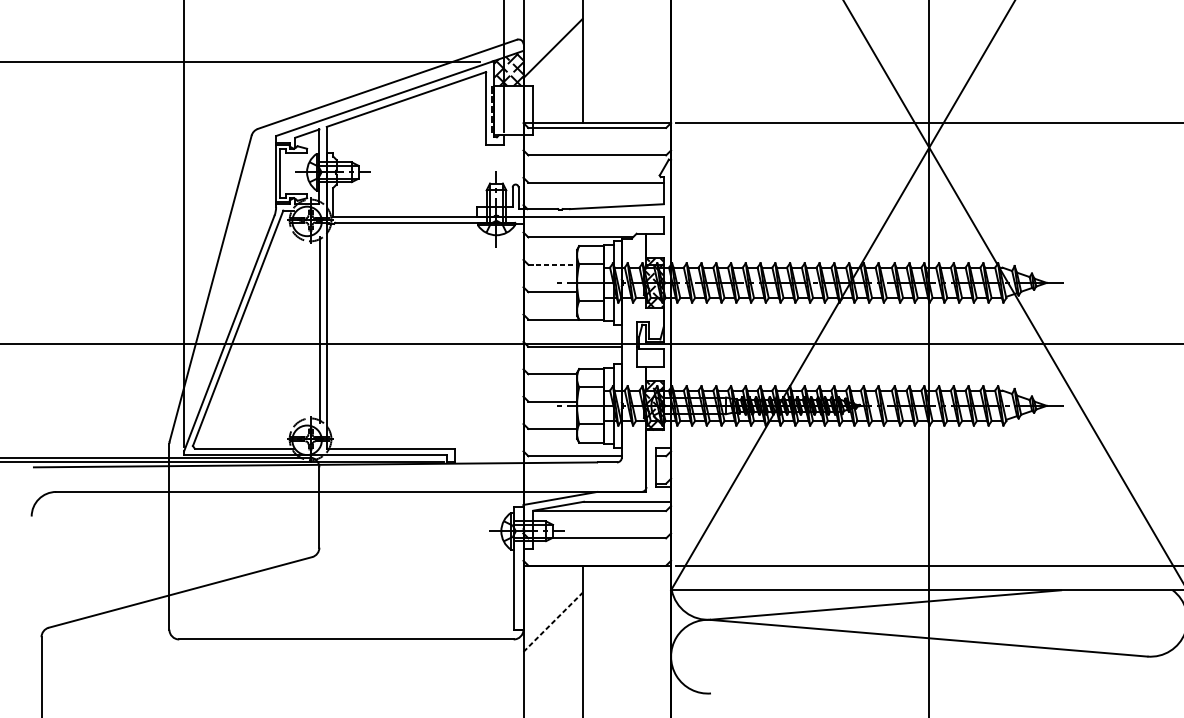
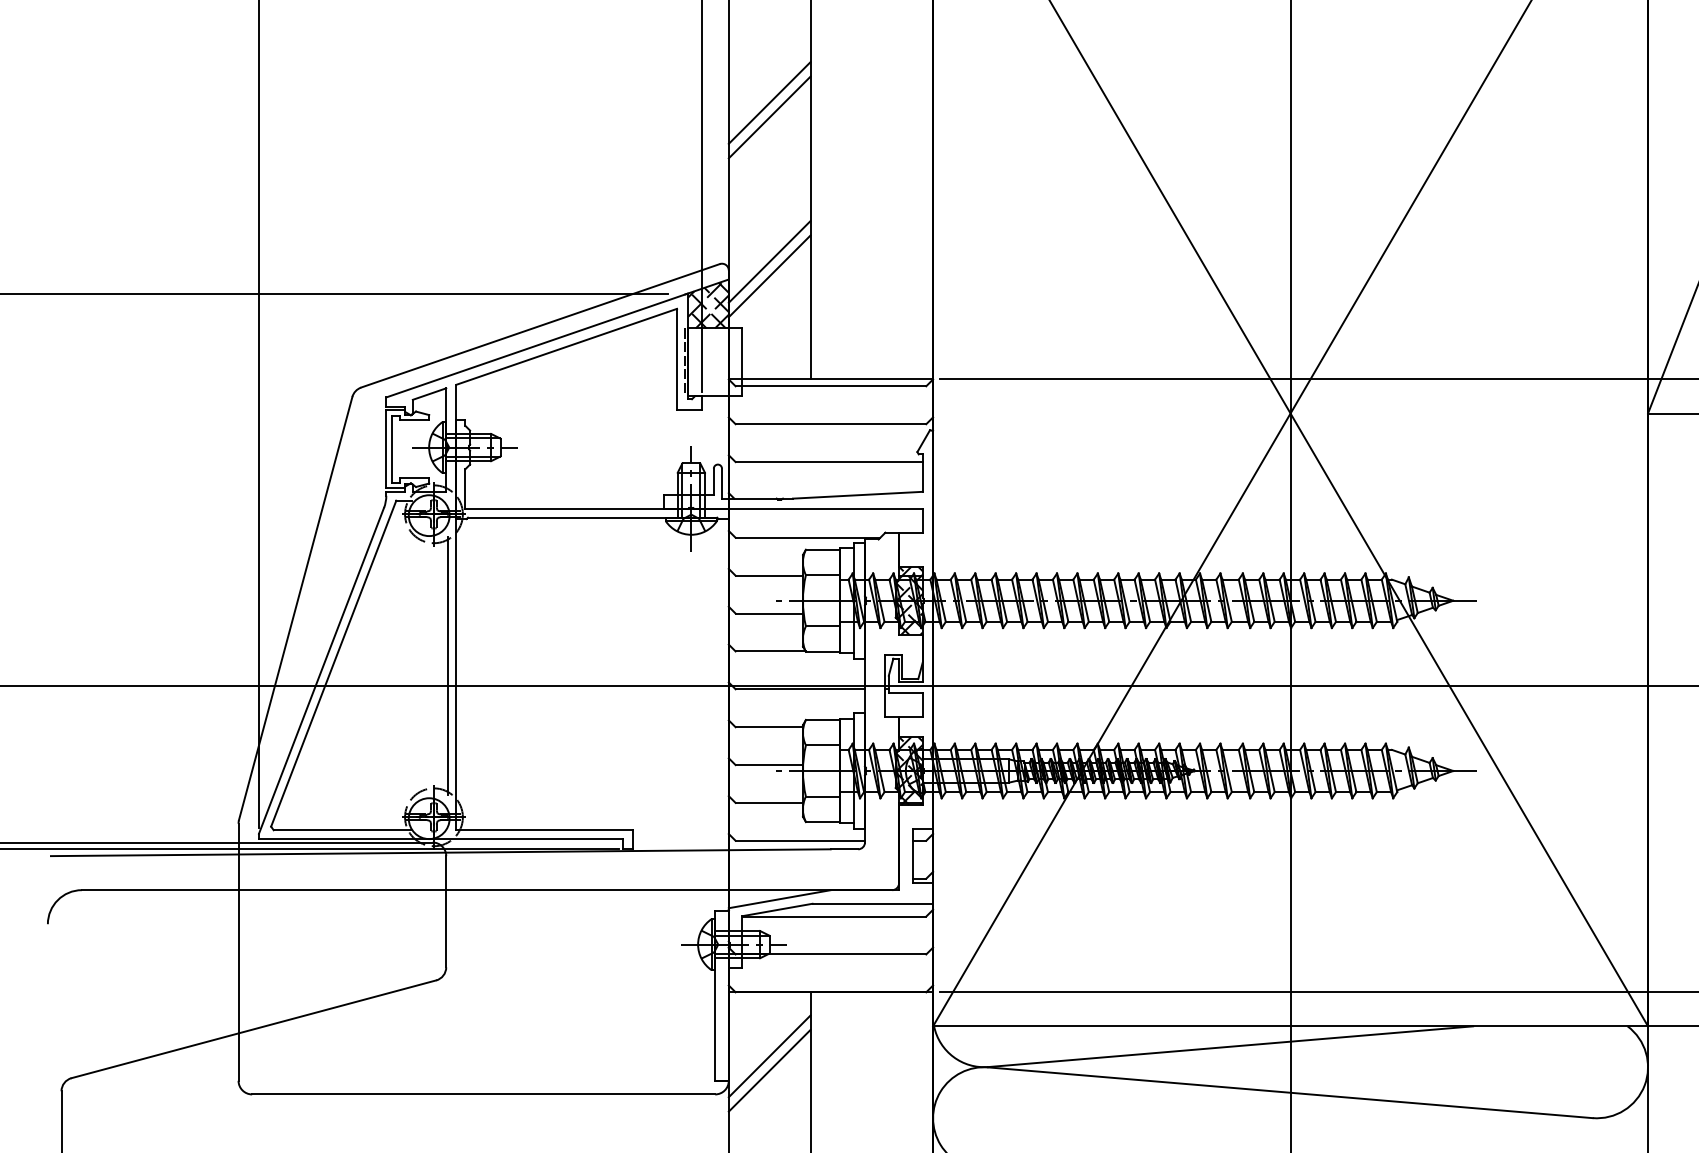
line: (552, 37) -> (769, 261), added
line: (552, 264) -> (769, 575), dashed -> solid
line: (552, 612) -> (769, 1056), added
line: (552, 622) -> (769, 1070), dashed -> solid

